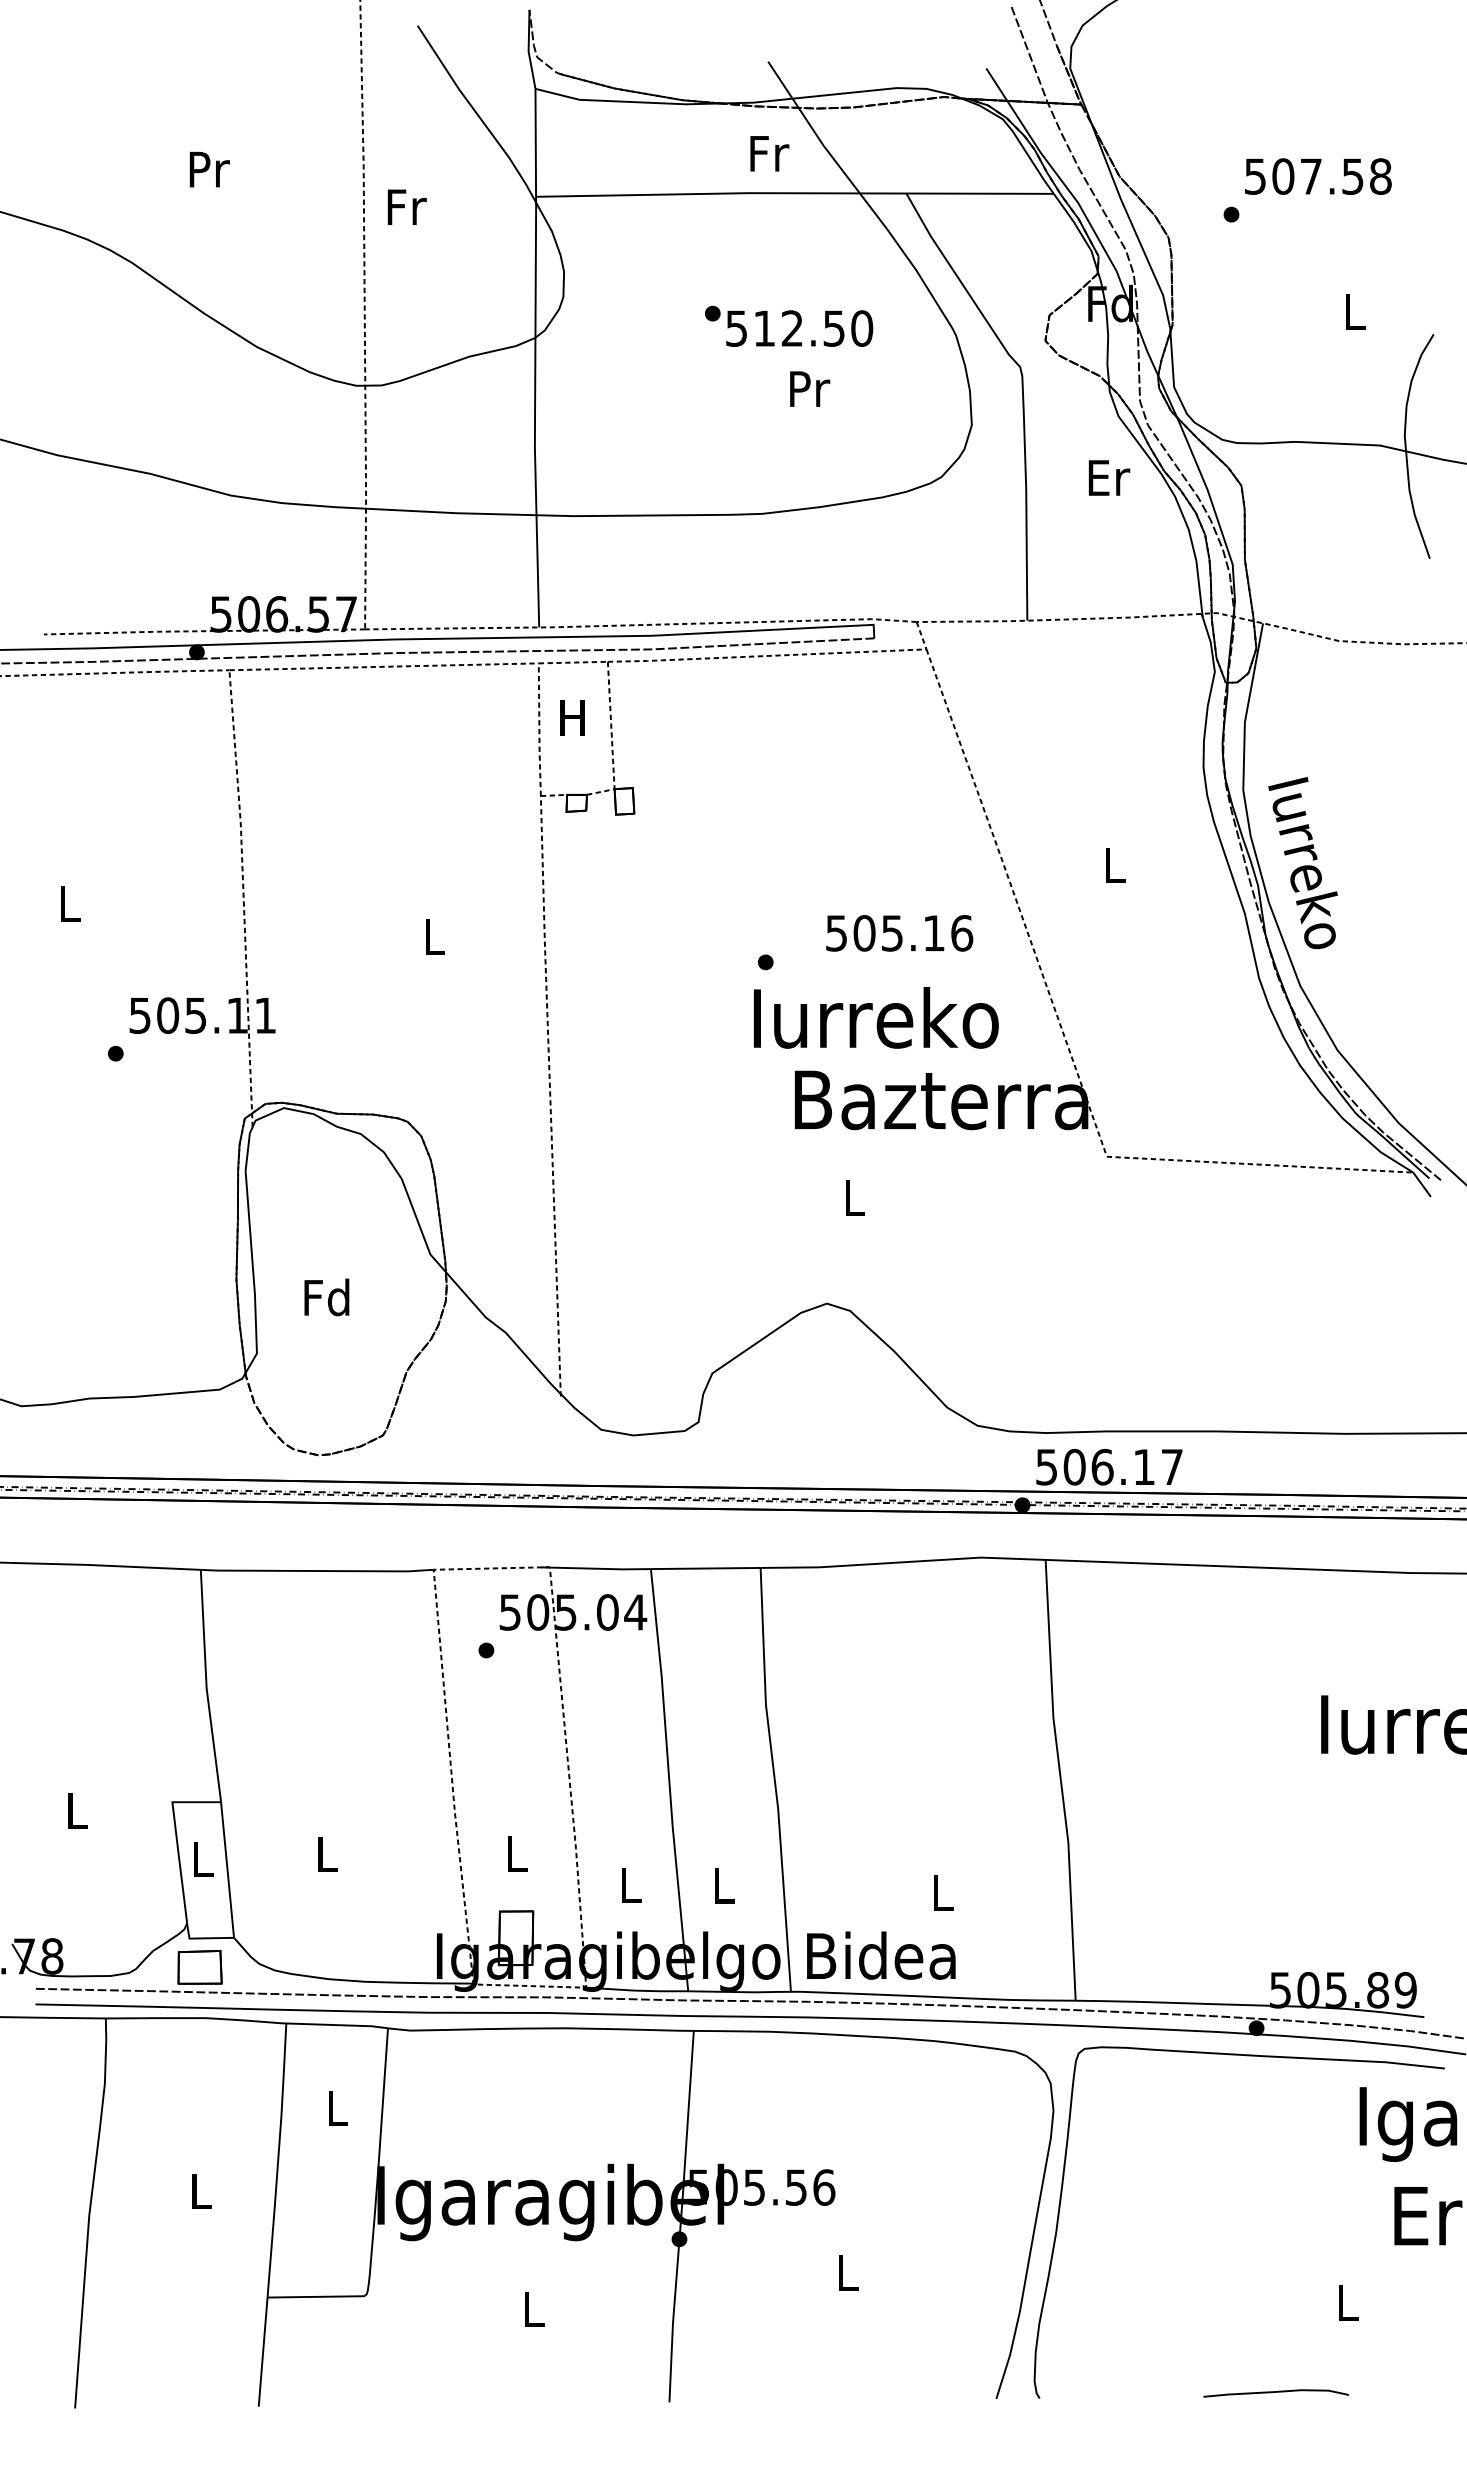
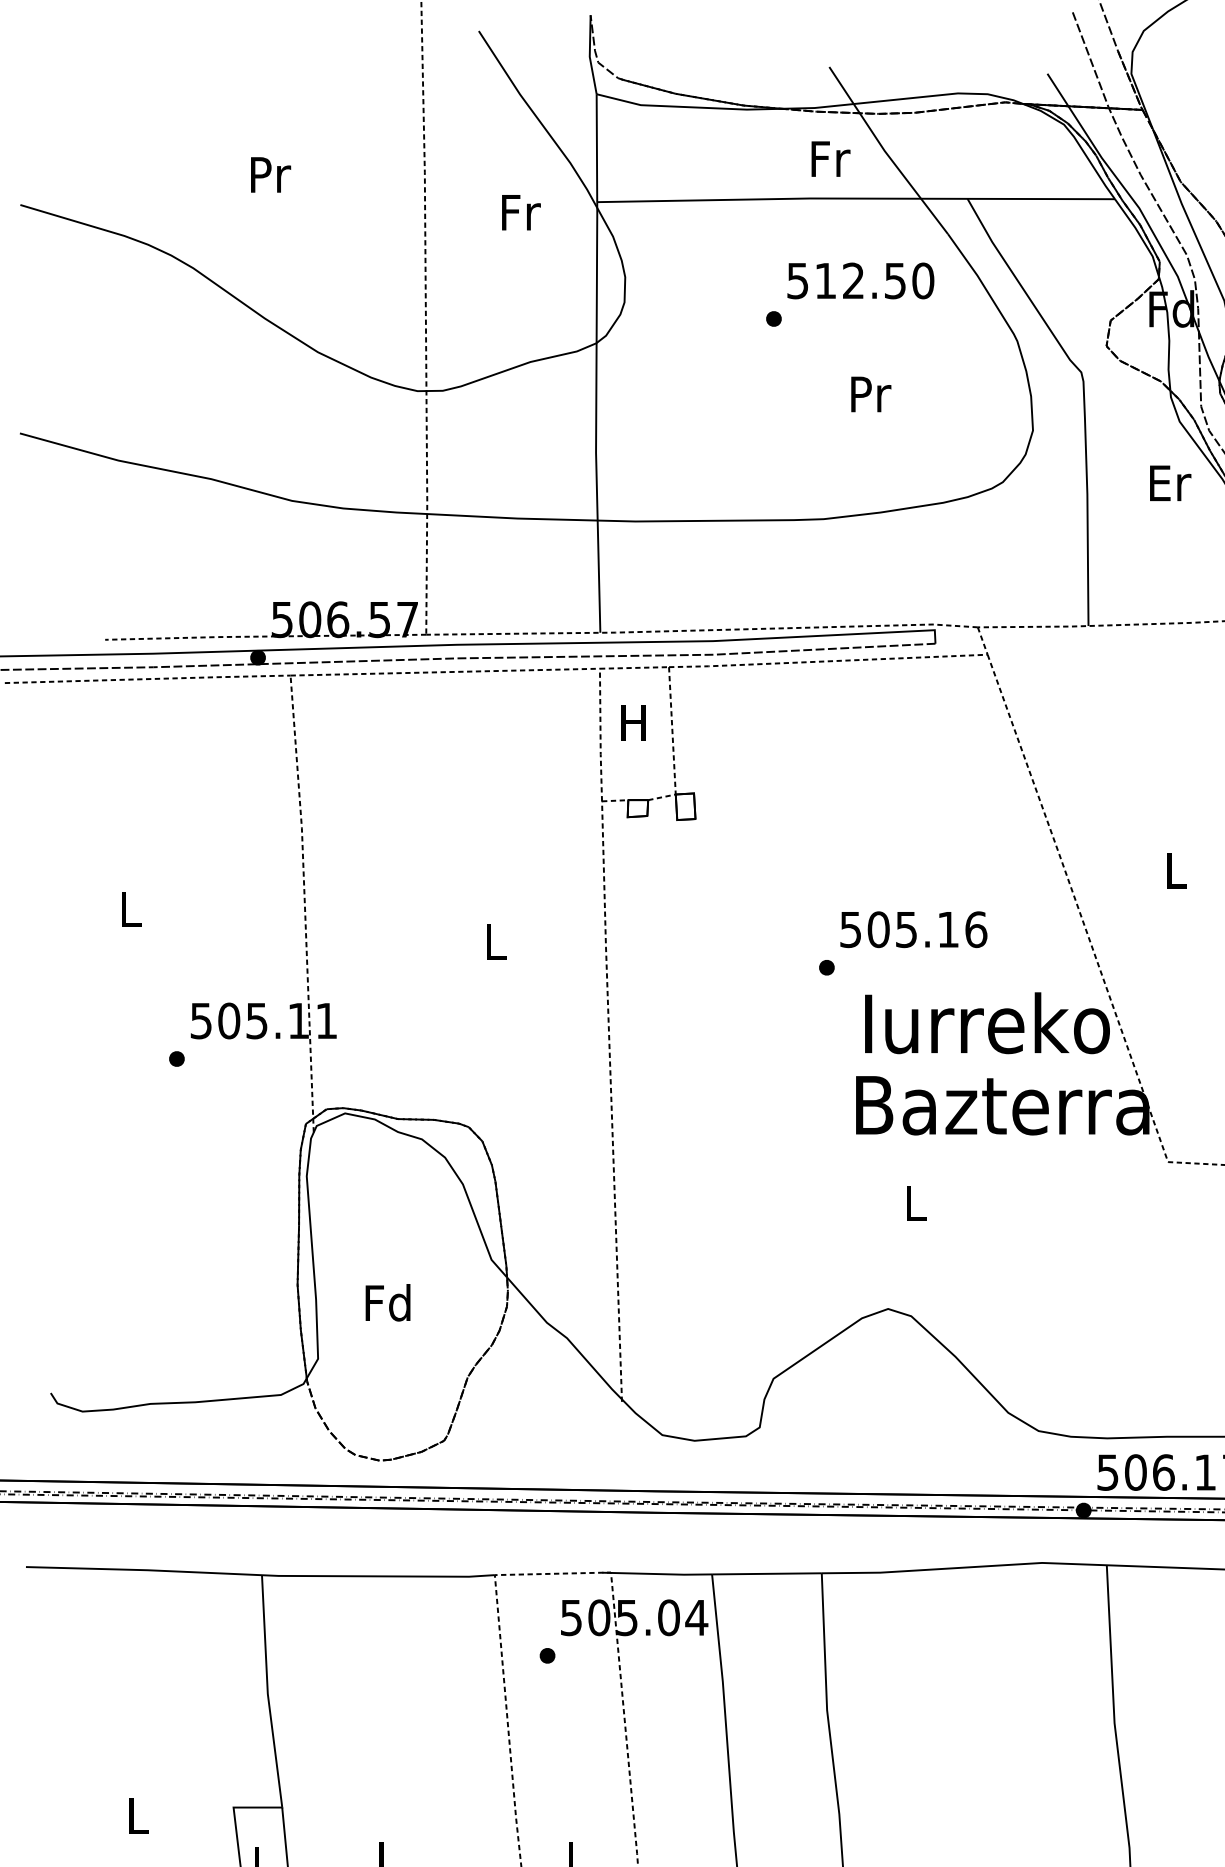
text: (407, 206) -> (521, 211), moved
text: (799, 328) -> (860, 280), moved
text: (899, 933) -> (913, 929), moved
text: (876, 1017) -> (987, 1022), moved

